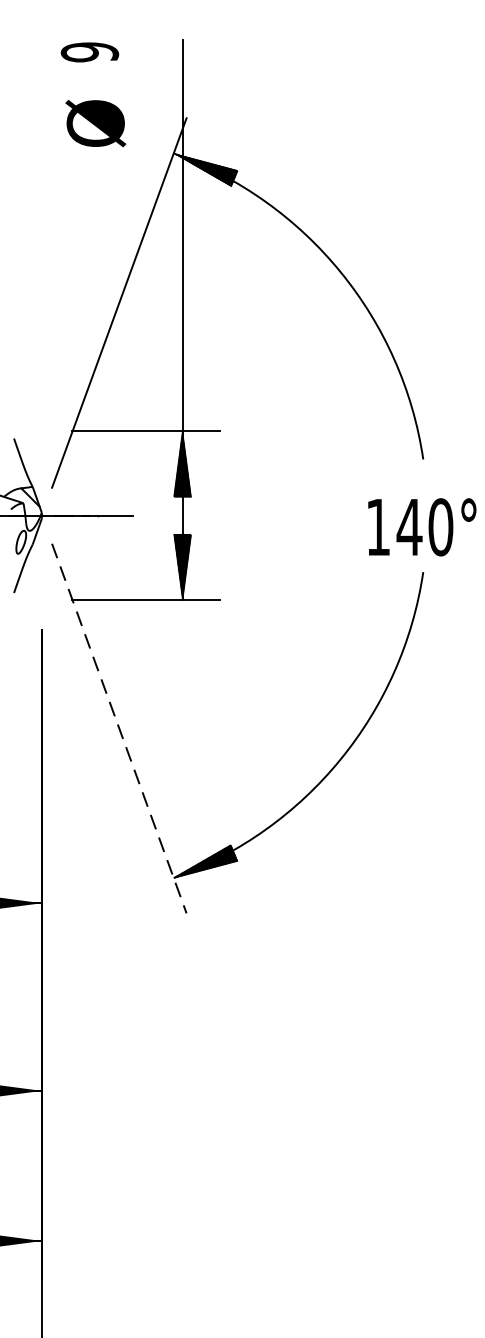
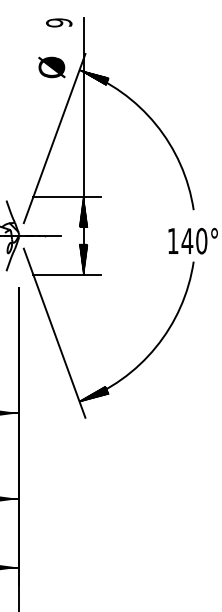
text: (90, 51) -> (59, 22), moved
text: (94, 123) -> (51, 67), moved
line: (118, 729) -> (54, 333), dashed -> solid

